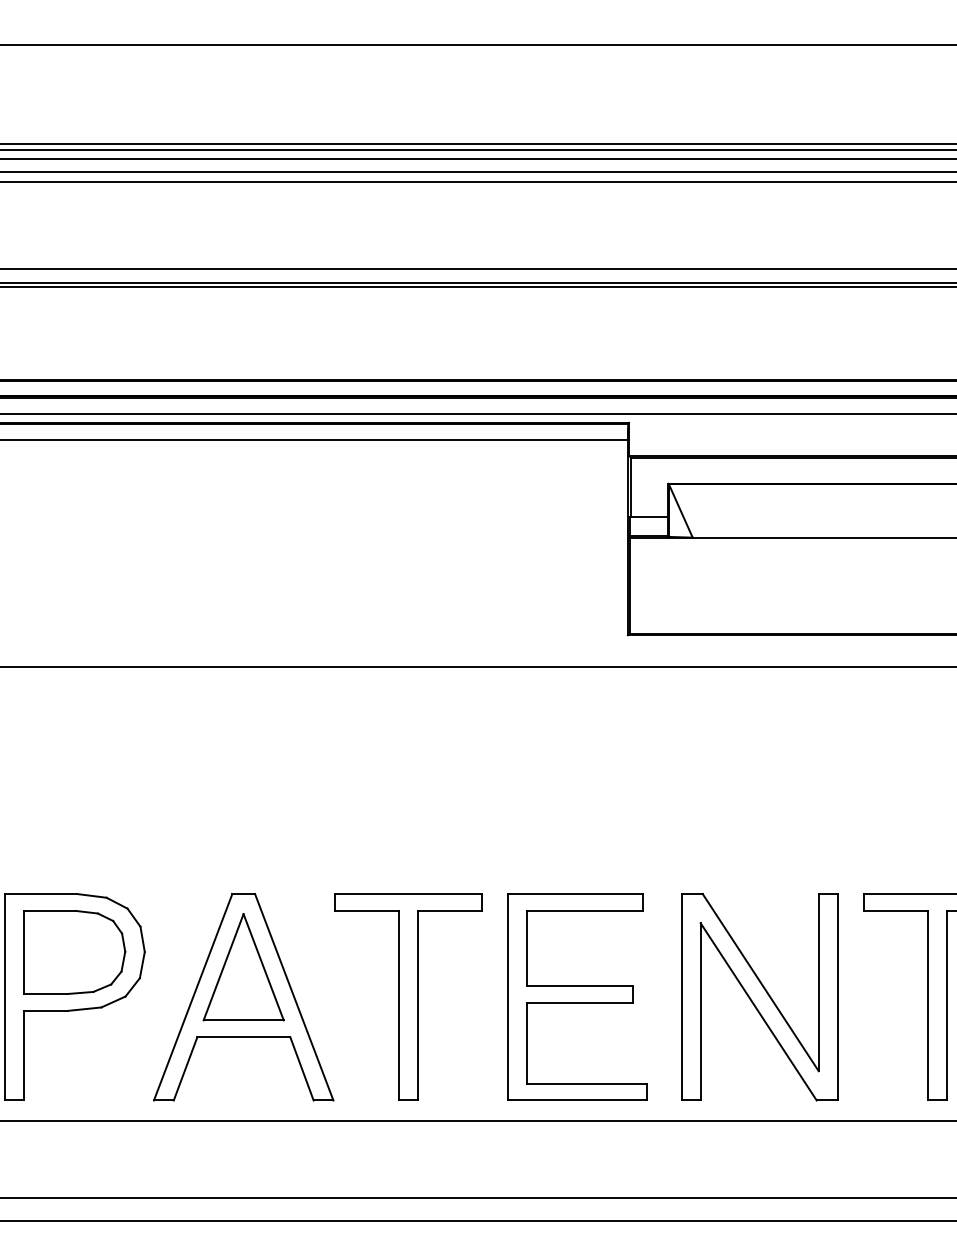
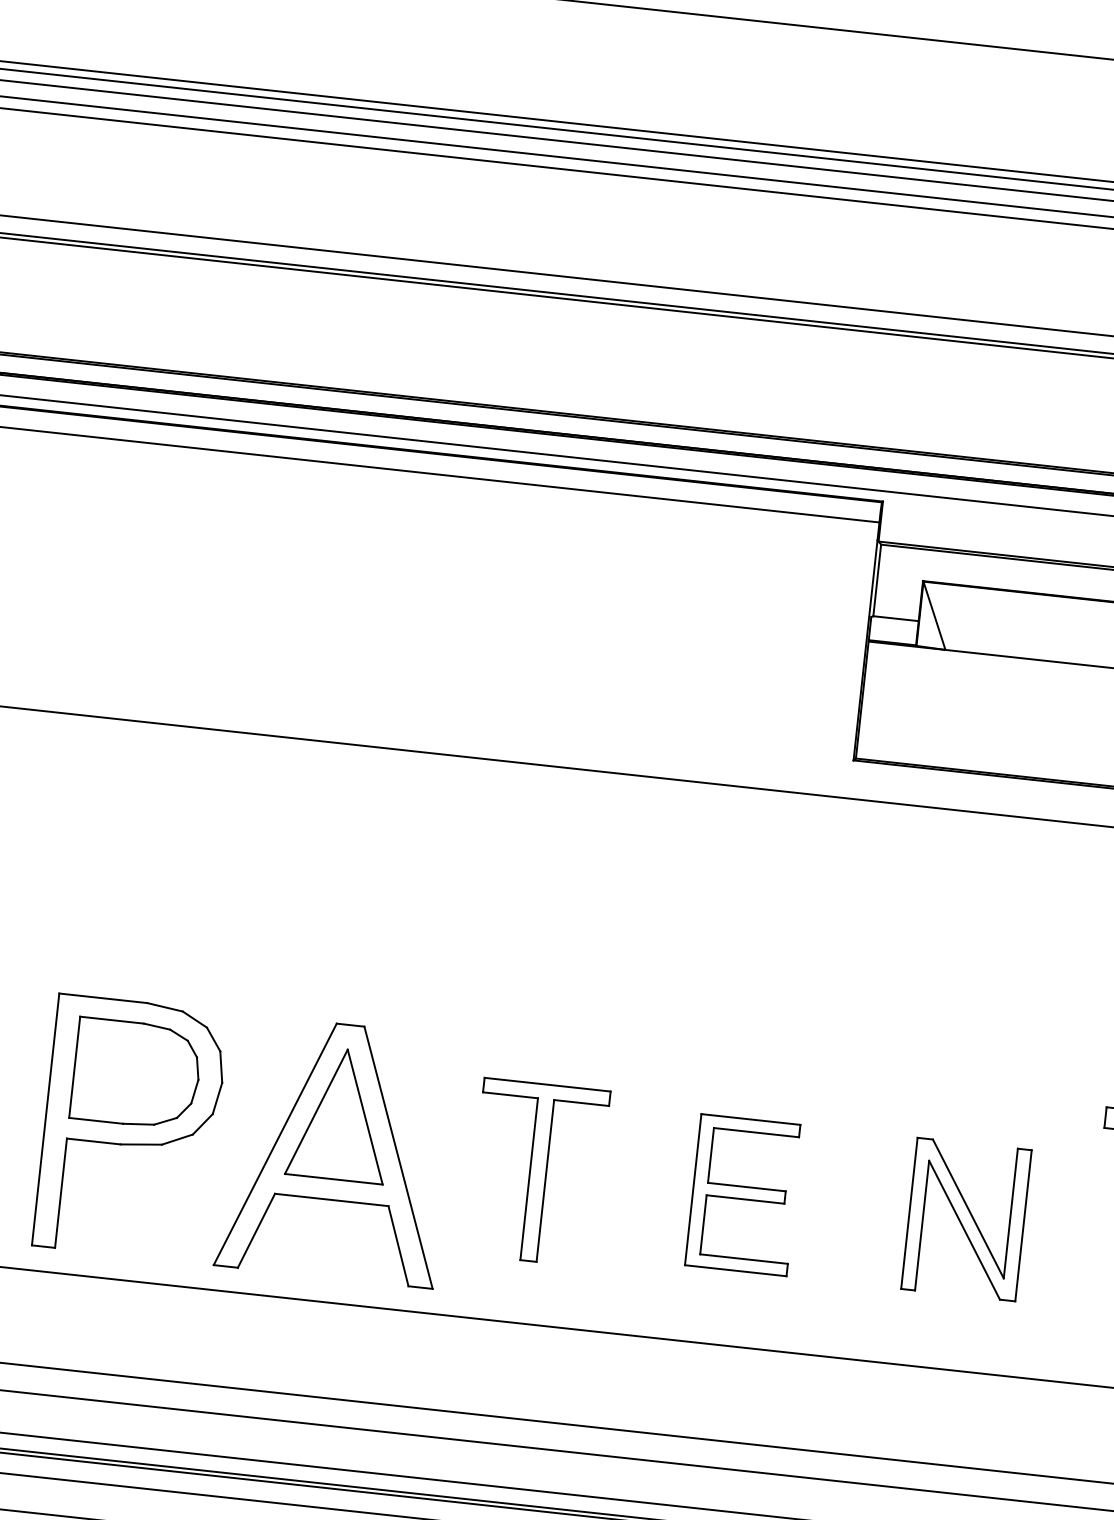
part: (408, 996) -> (538, 1172), size x0.7
part: (577, 996) -> (744, 1194), size x0.6
part: (759, 997) -> (966, 1219), size x0.6

